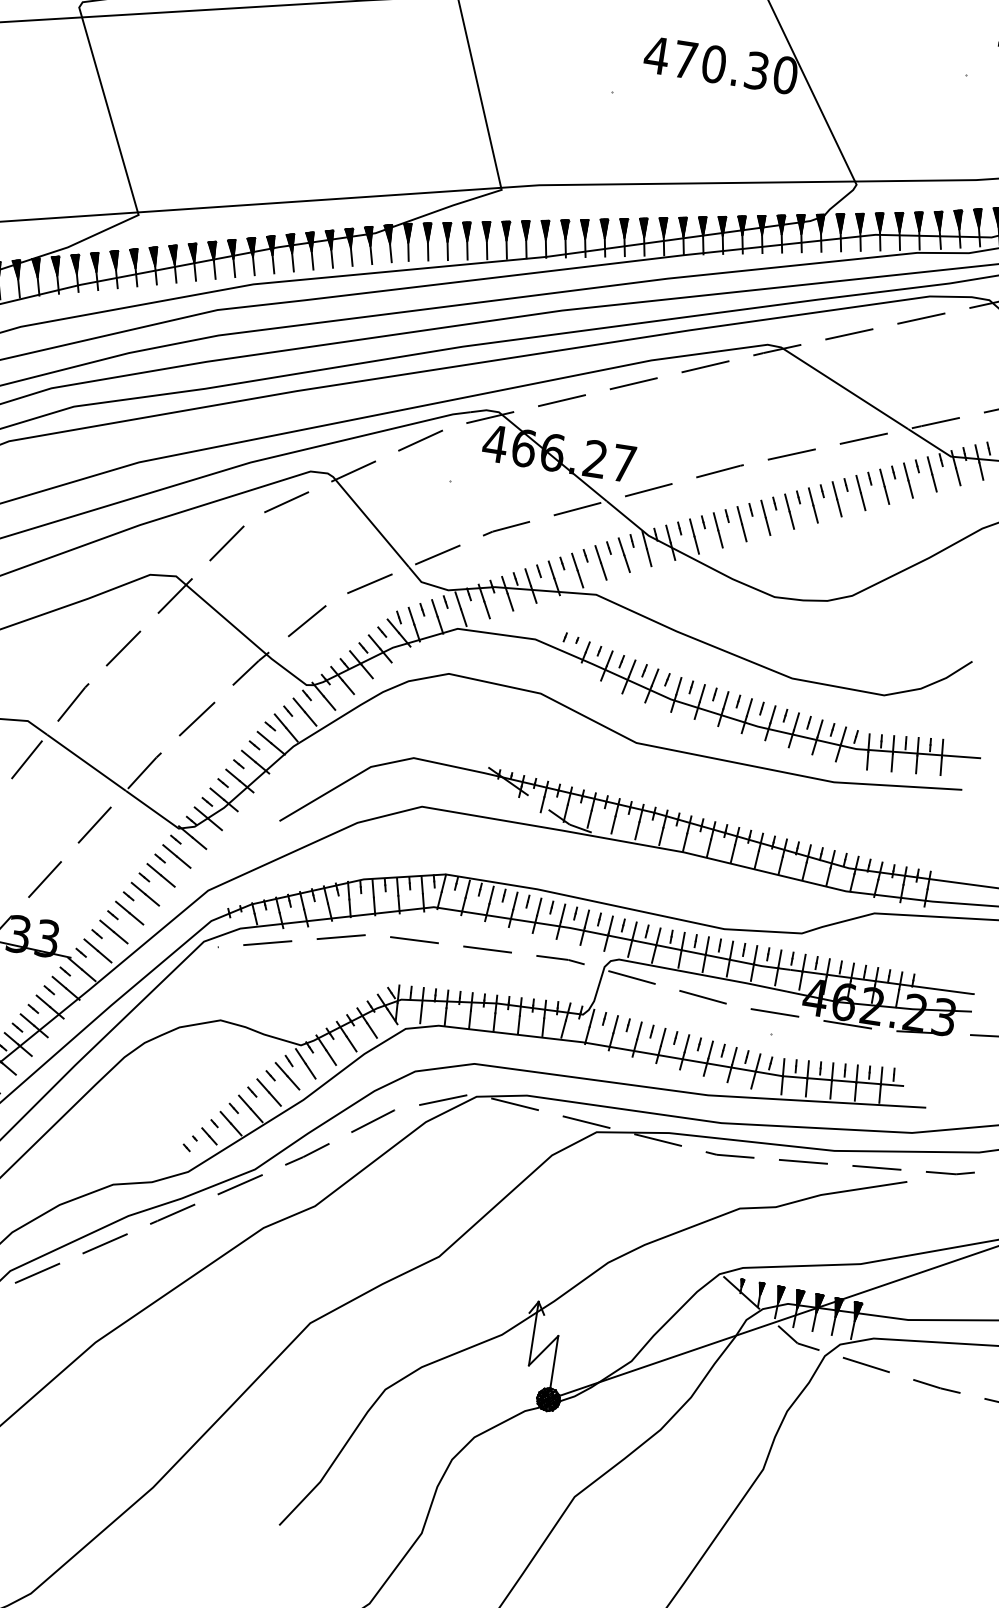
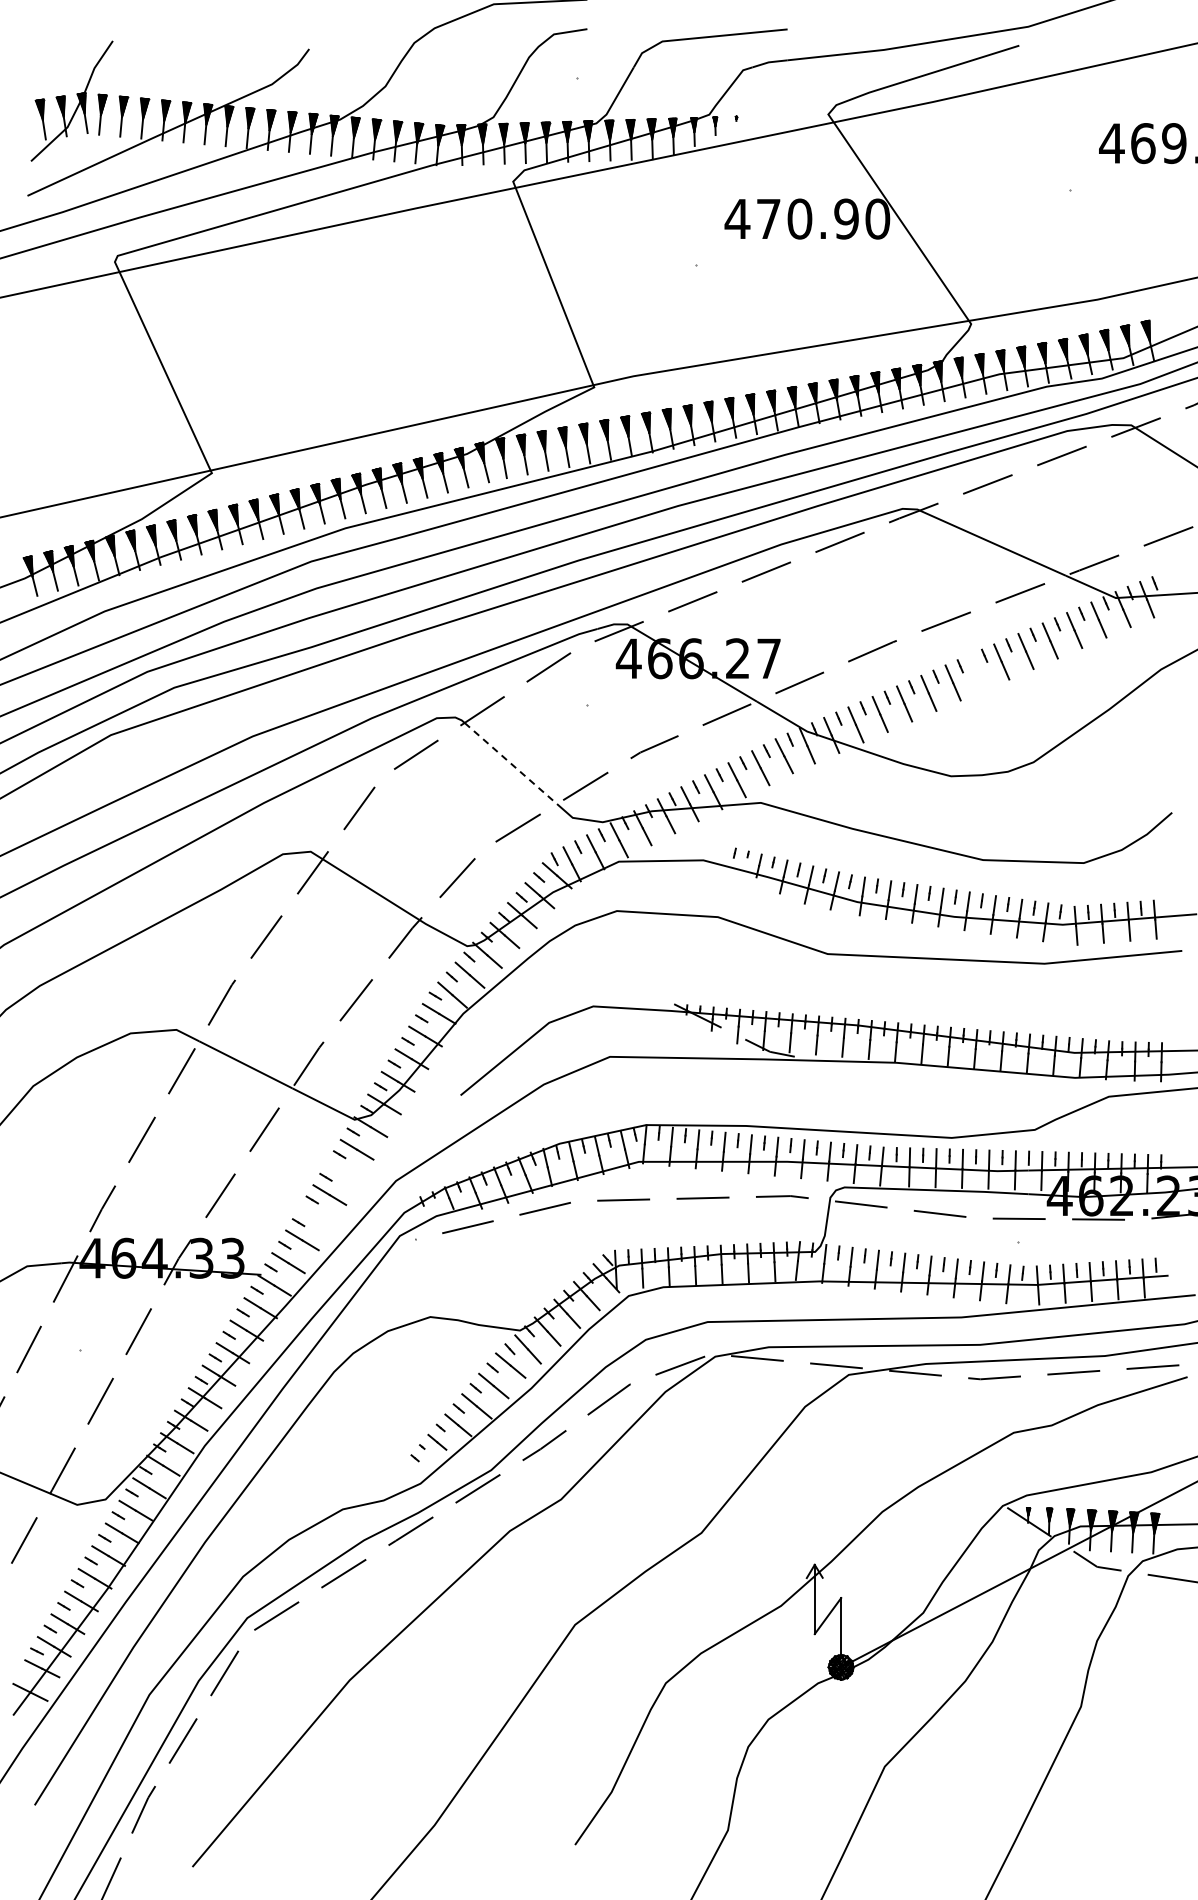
text: (756, 70) -> (846, 218), 470.30 -> 470.90
line: (812, 505) -> (976, 672), removed
line: (372, 523) -> (511, 763), solid -> dashed
line: (161, 875) -> (343, 1172), removed
line: (129, 912) -> (315, 1217), removed

